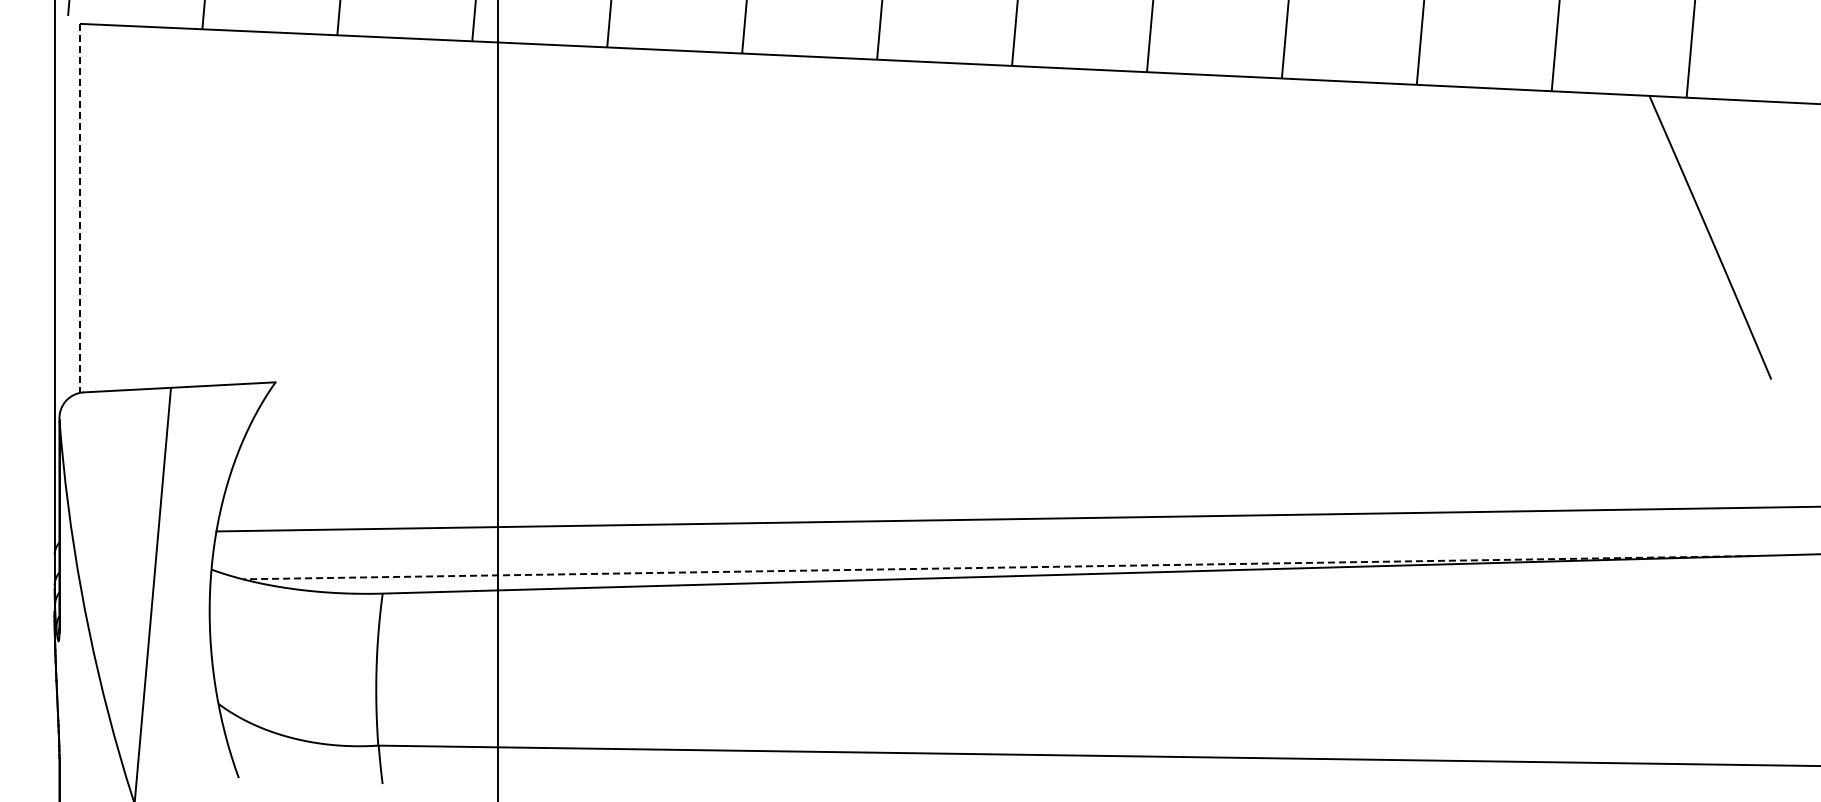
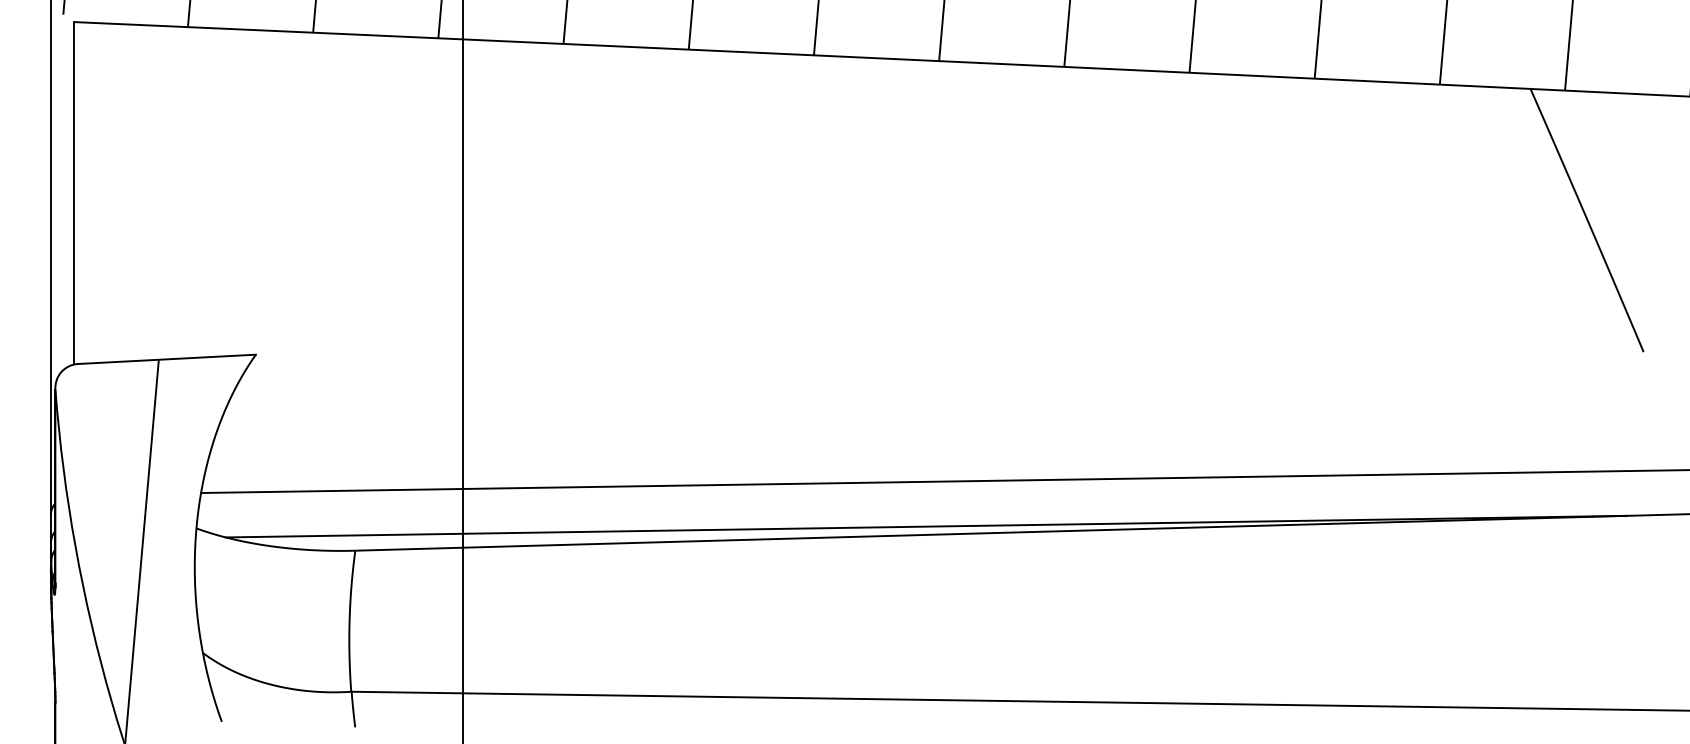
line: (79, 208) -> (73, 193), dashed -> solid
line: (997, 567) -> (925, 526), dashed -> solid

